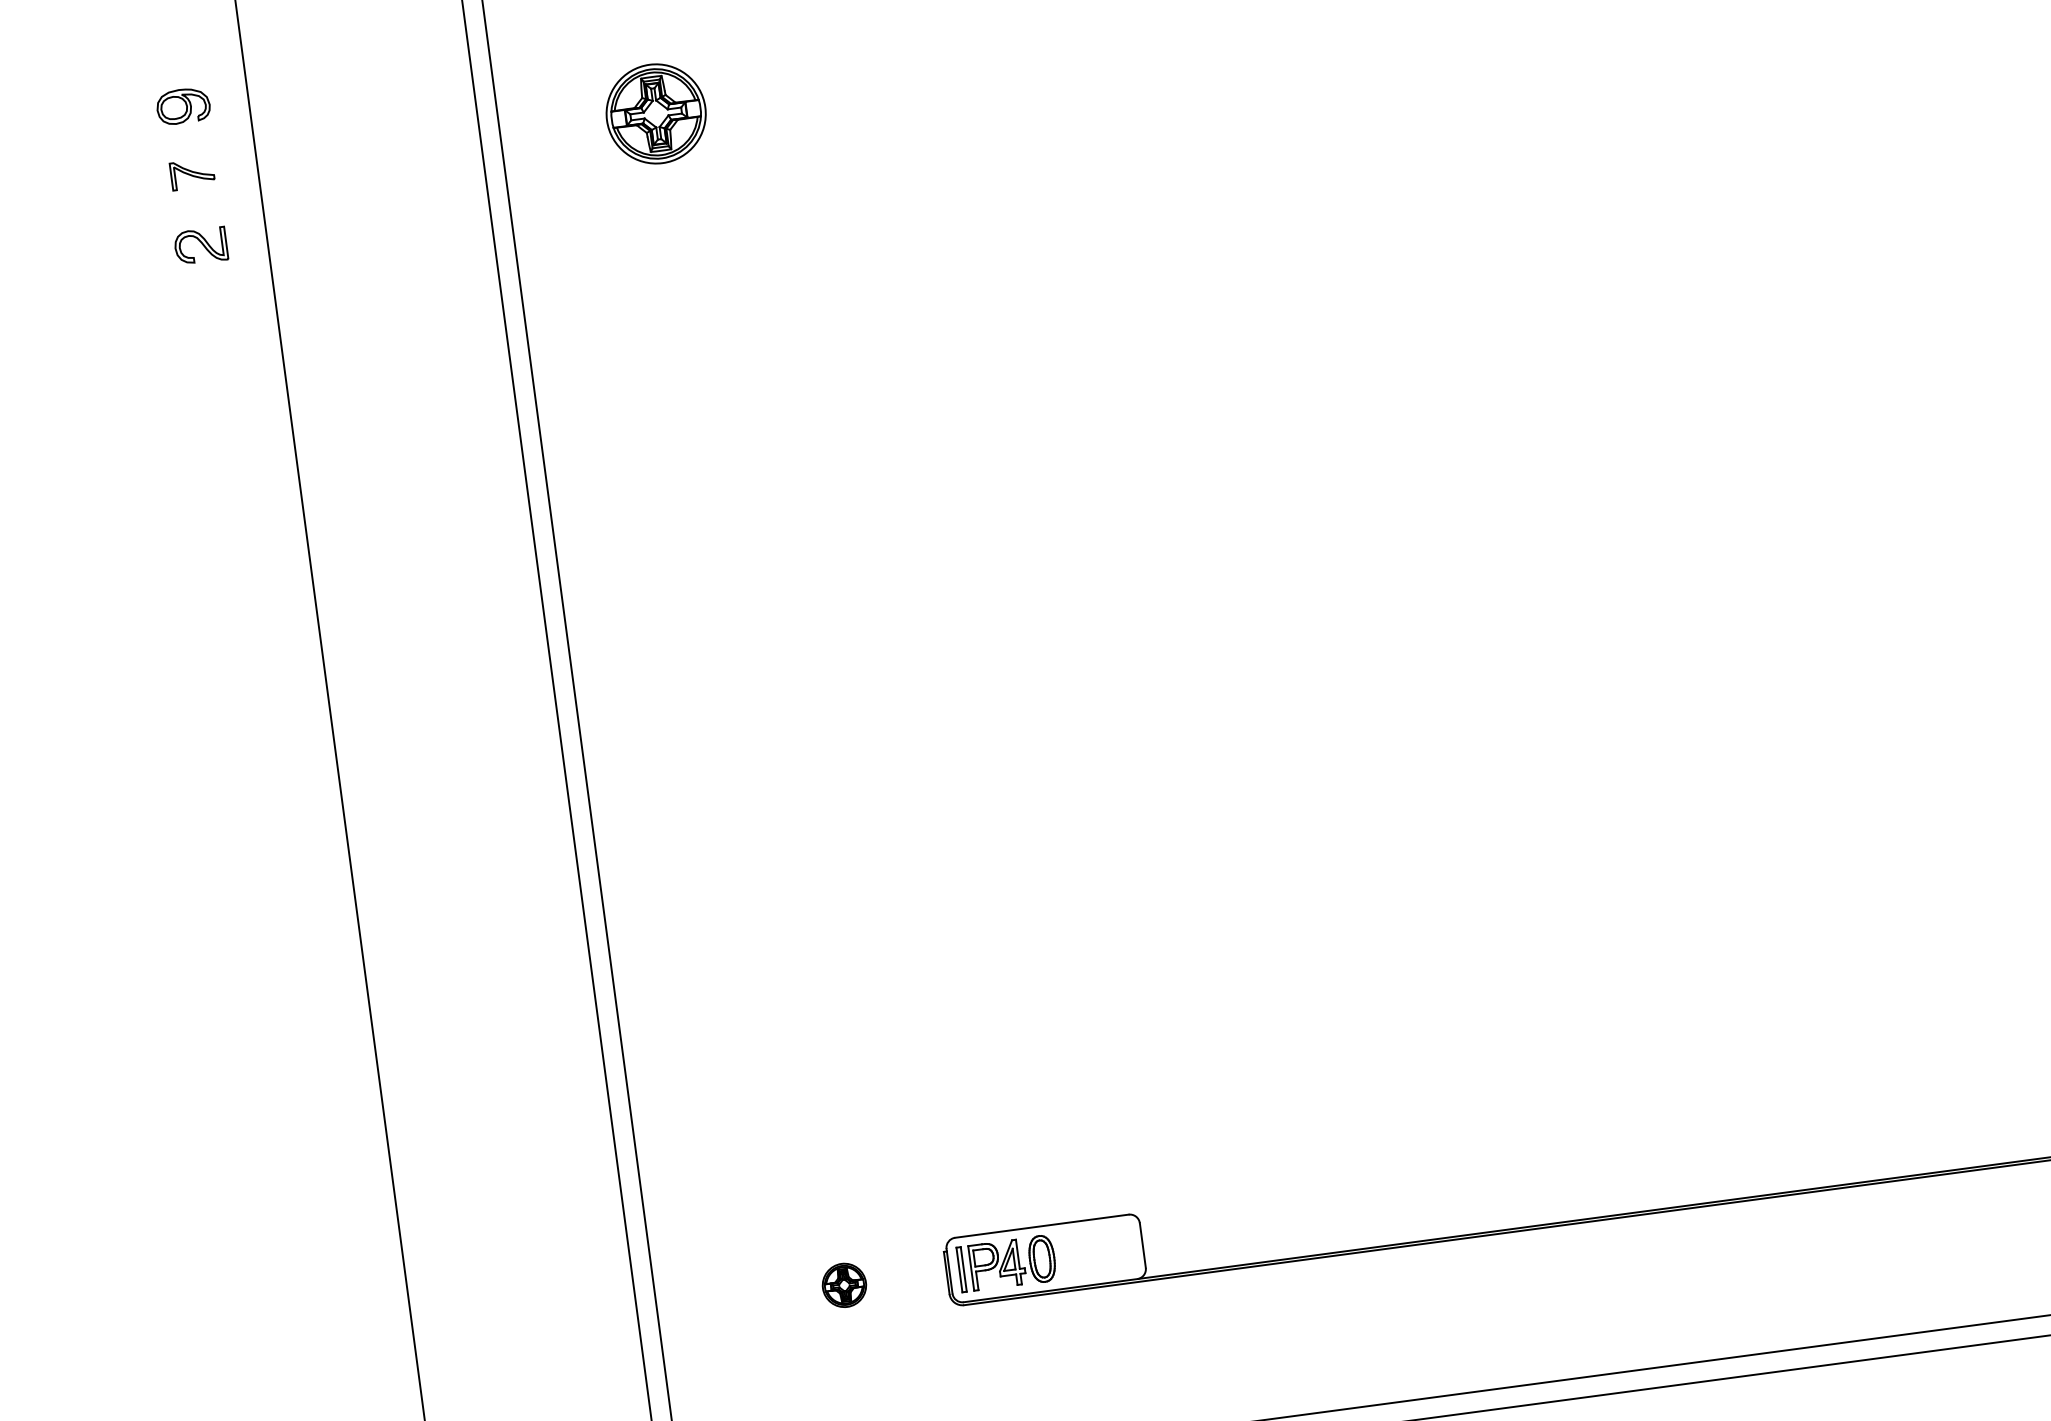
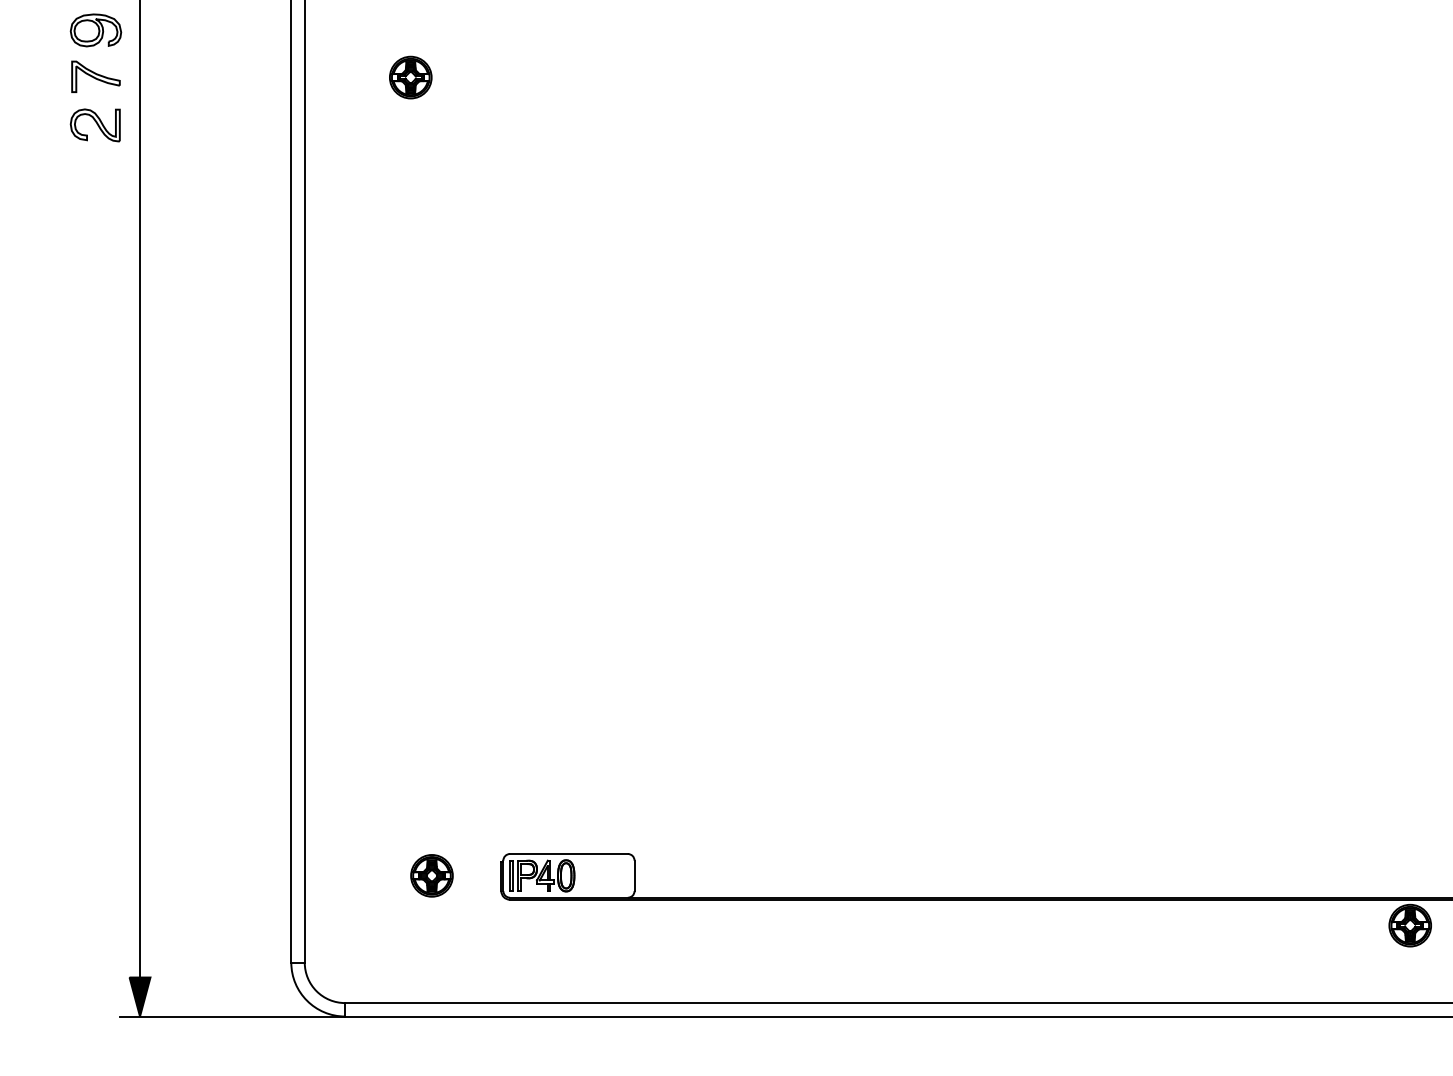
part: (182, 106) -> (95, 30), size x1.43
part: (655, 113) -> (410, 77), size x0.62
part: (191, 174) -> (95, 76), size x1.67
part: (199, 246) -> (94, 125), size x1.43
part: (843, 1284) -> (431, 875), size x1.43

